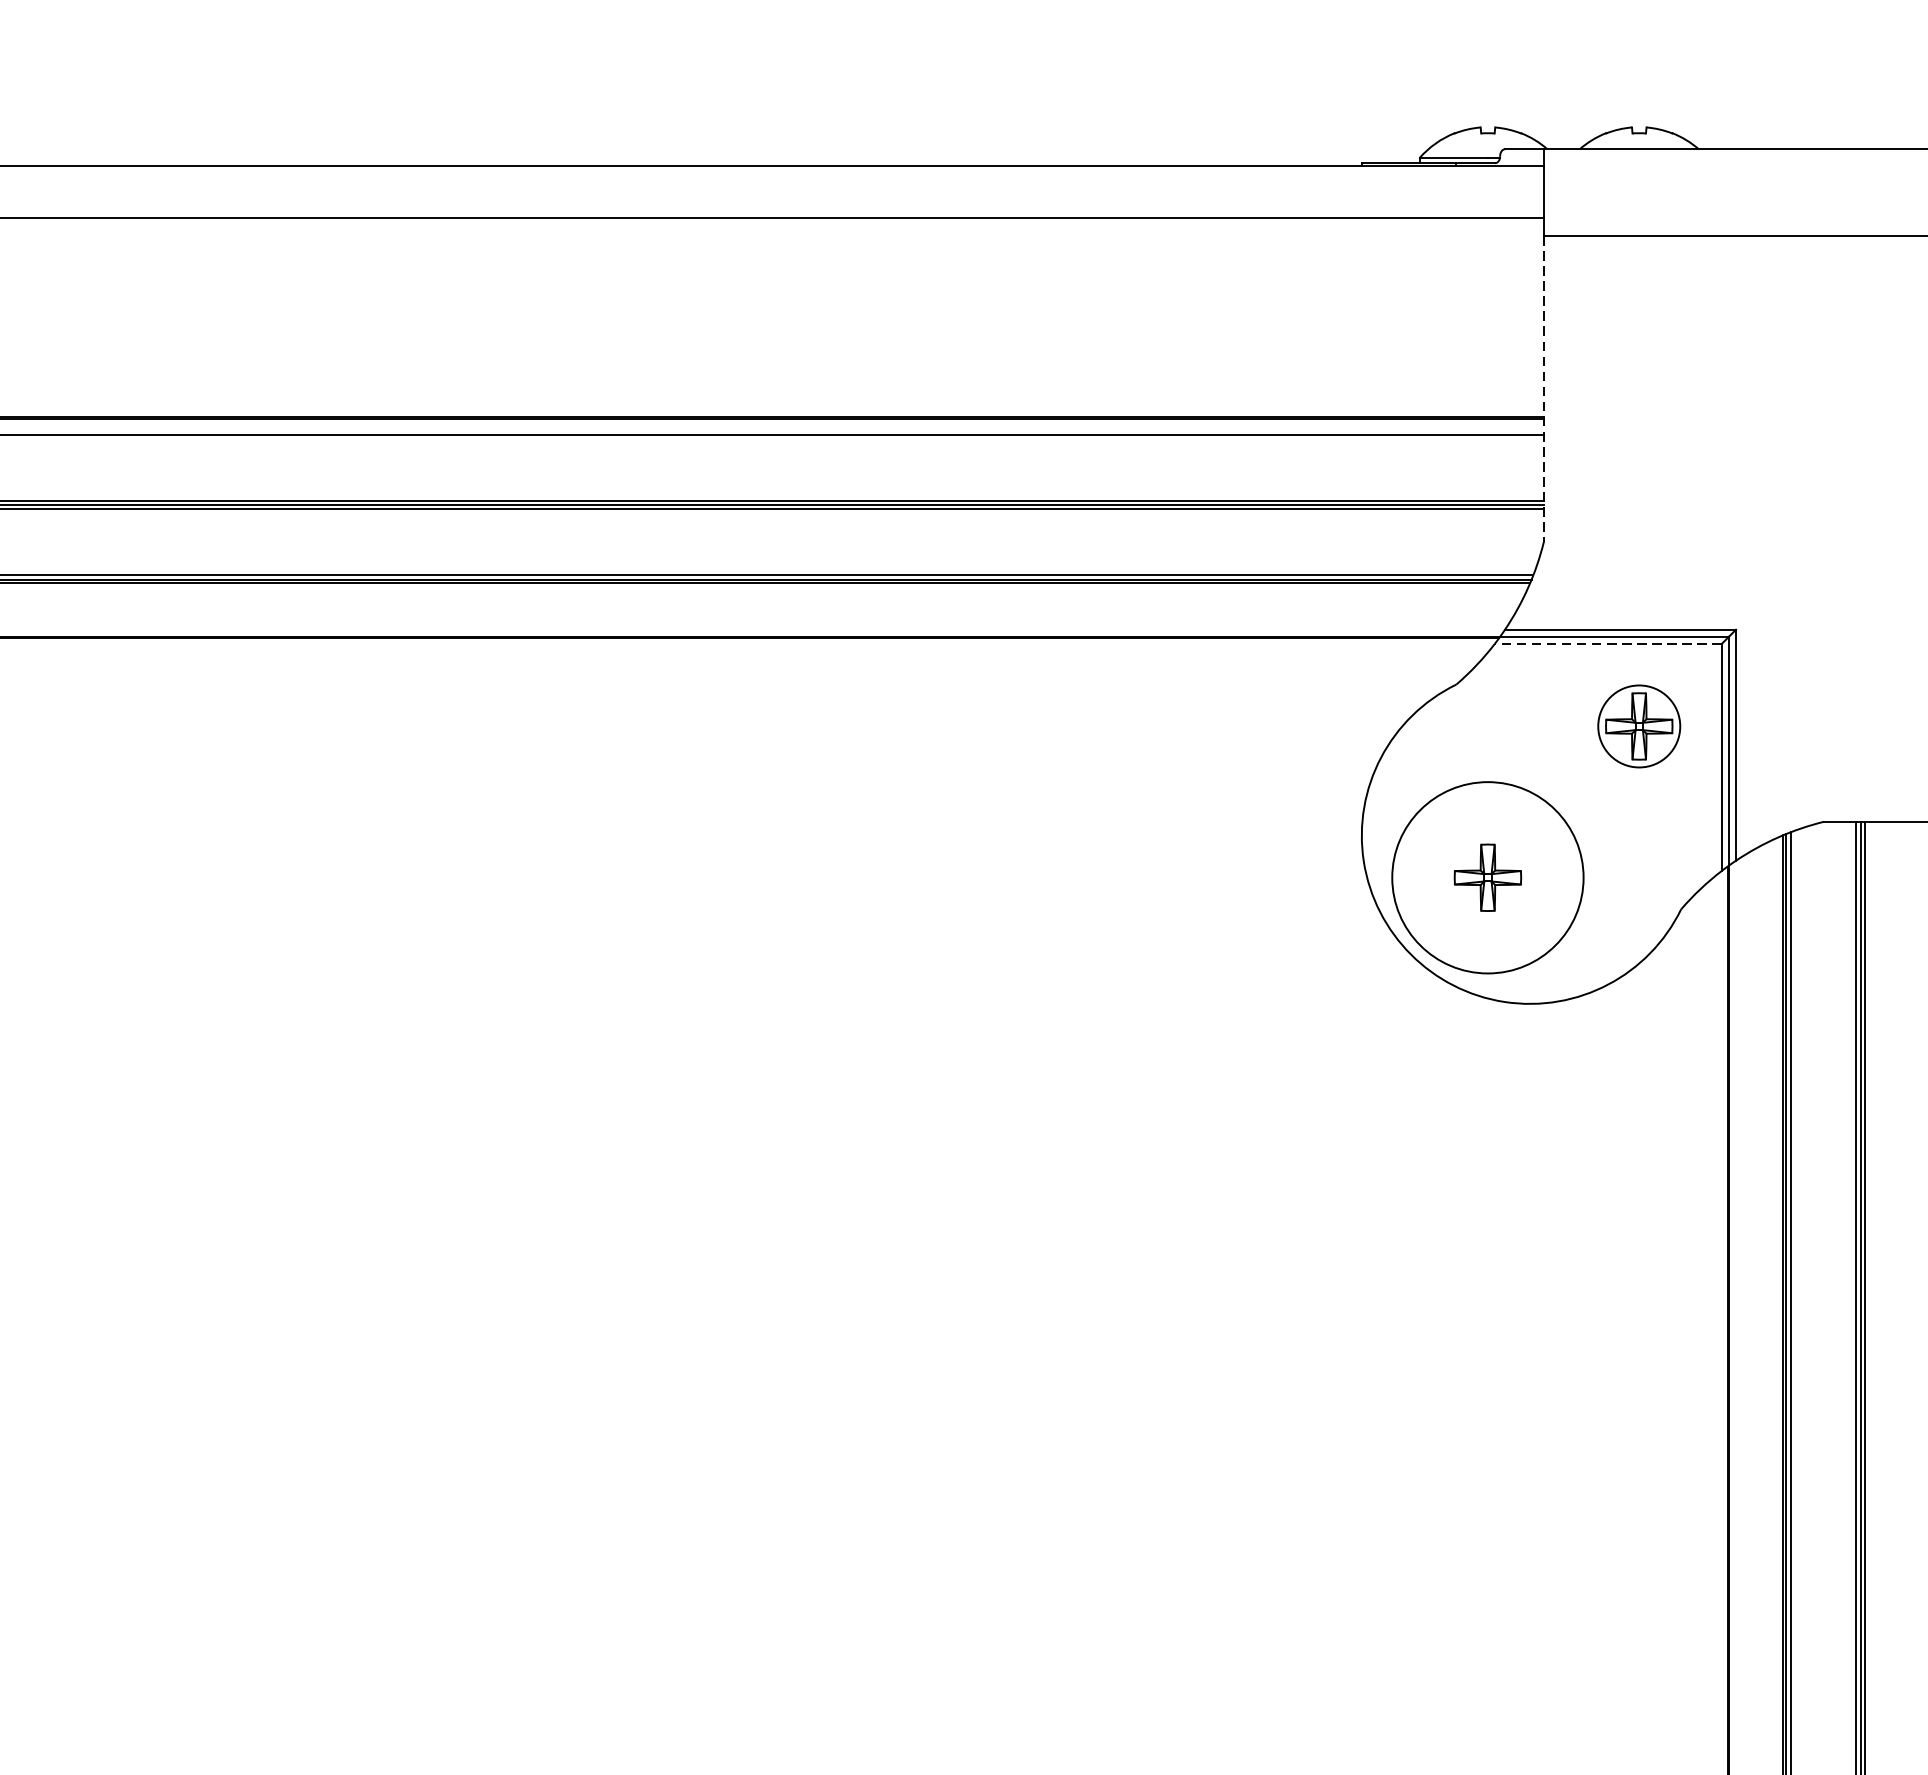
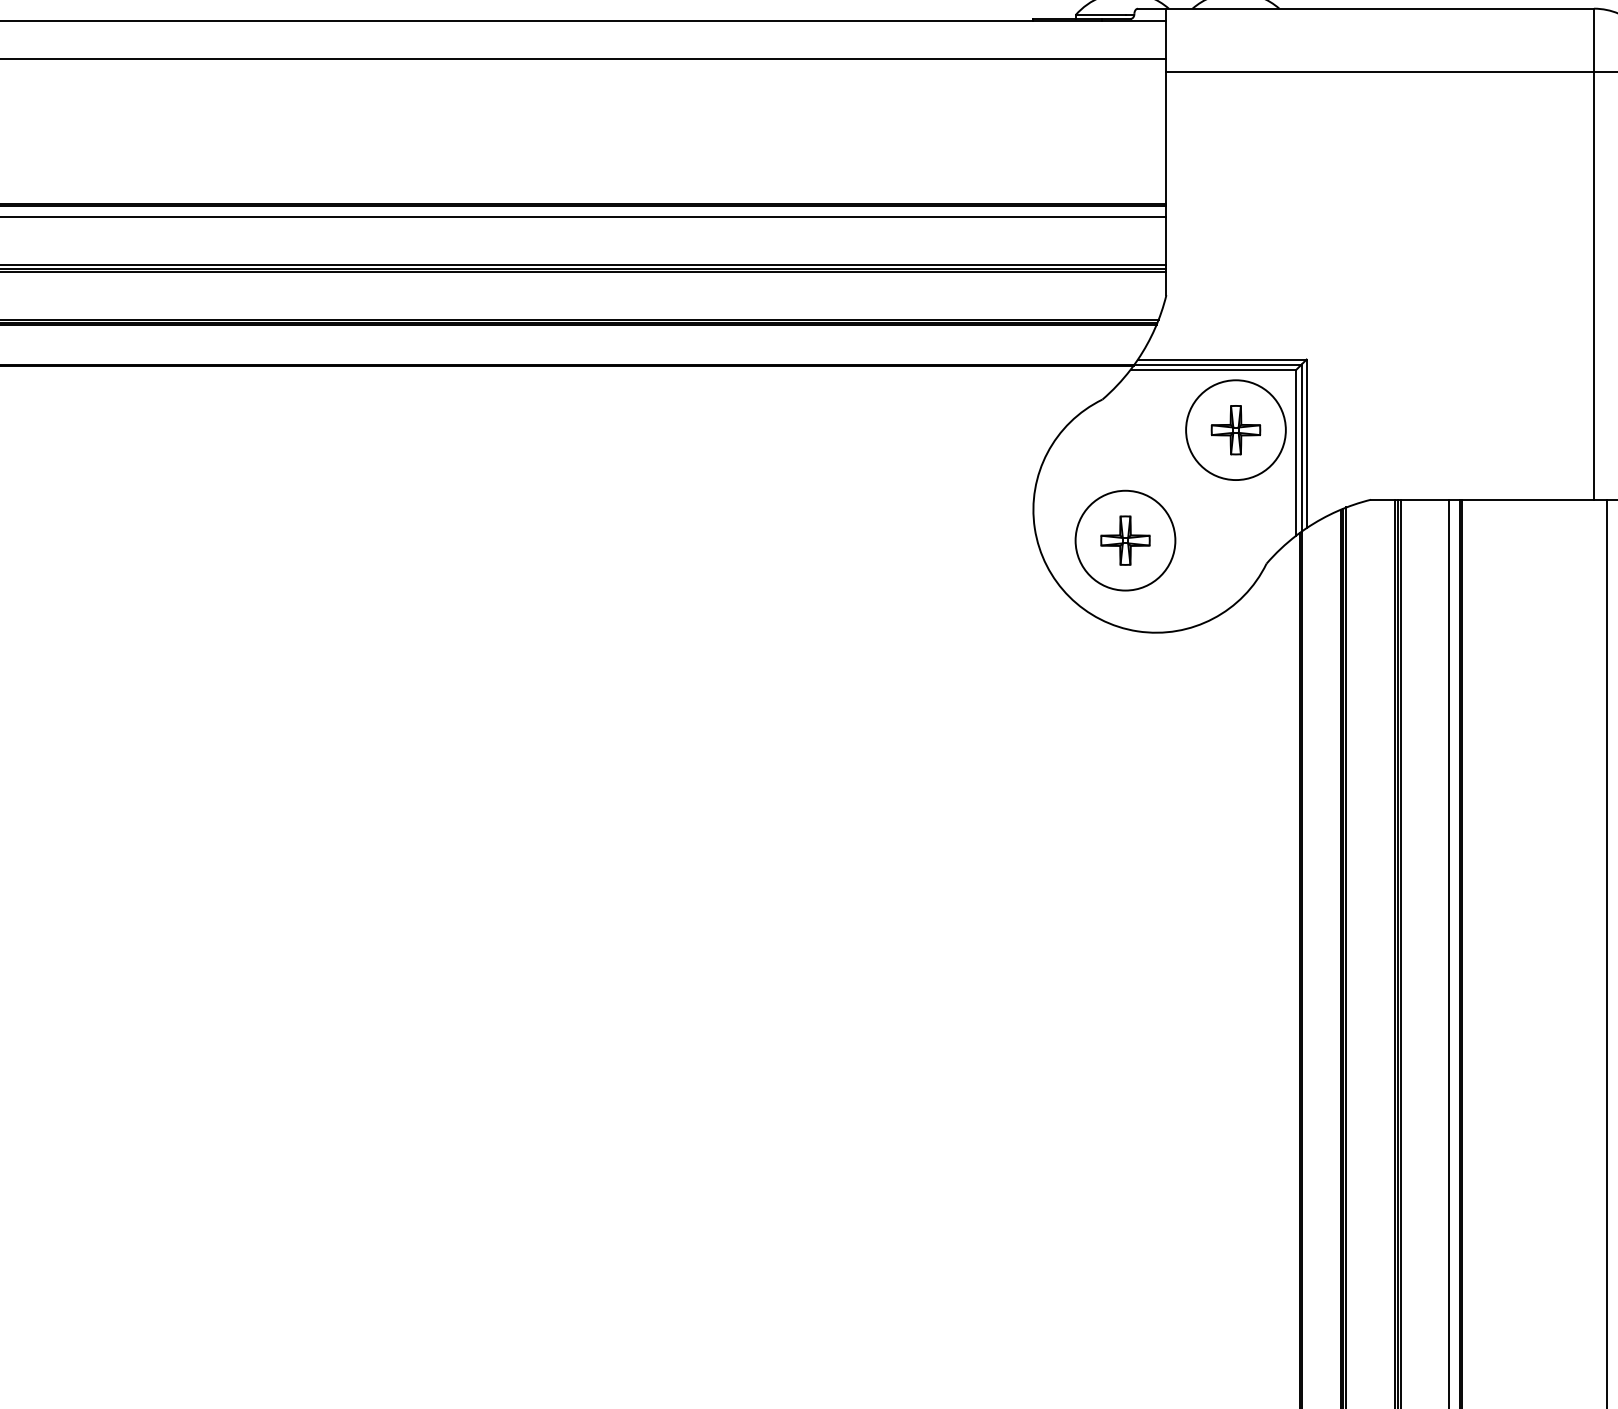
line: (1544, 388) -> (1166, 183), dashed -> solid
line: (1608, 643) -> (1213, 369), dashed -> solid
circle: (1638, 726) -> (1235, 430), size x1.67
circle: (1487, 877) -> (1125, 540), size x0.71

